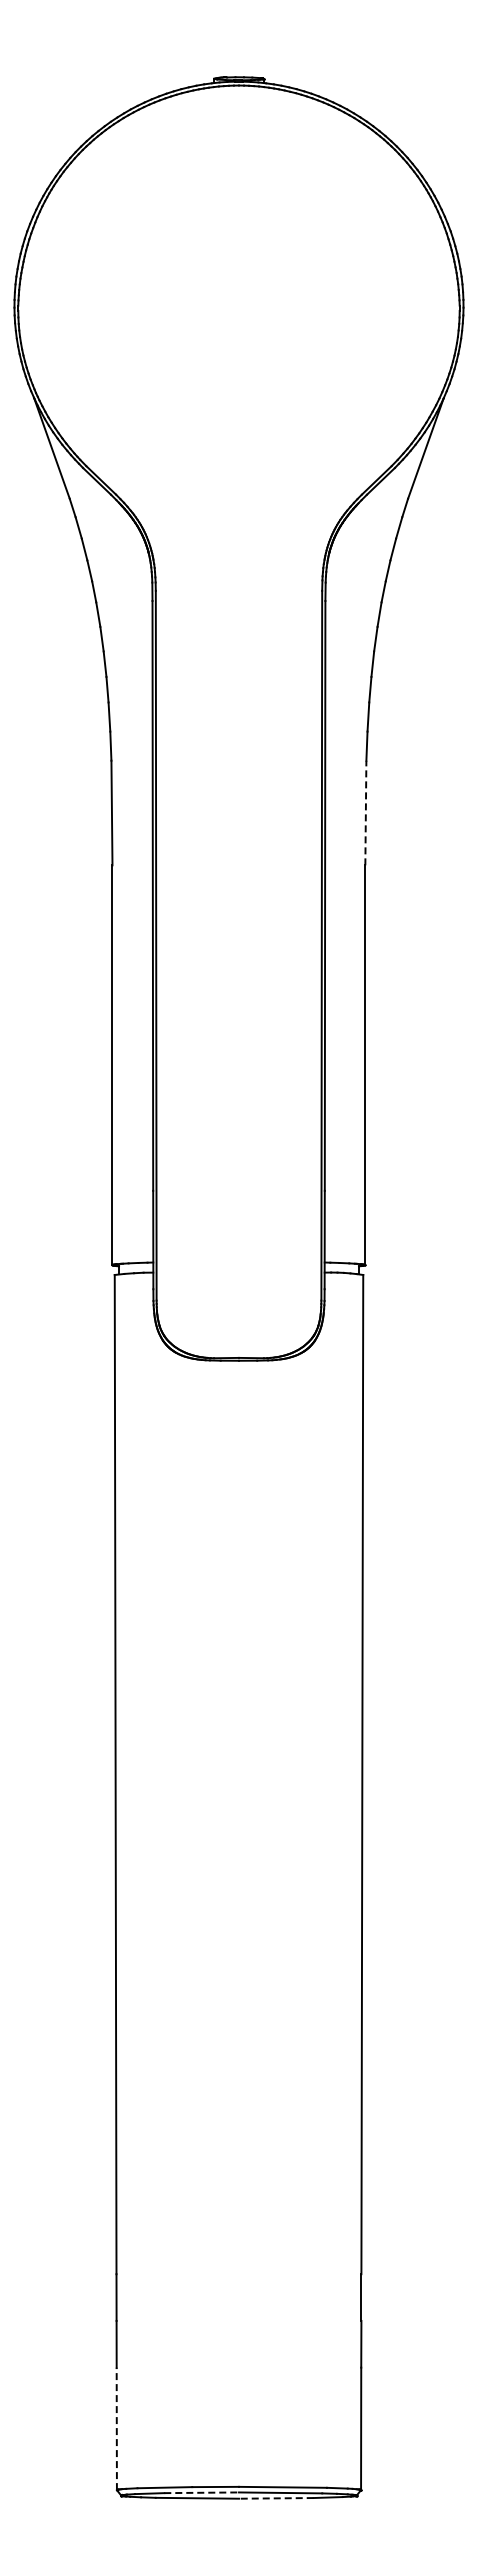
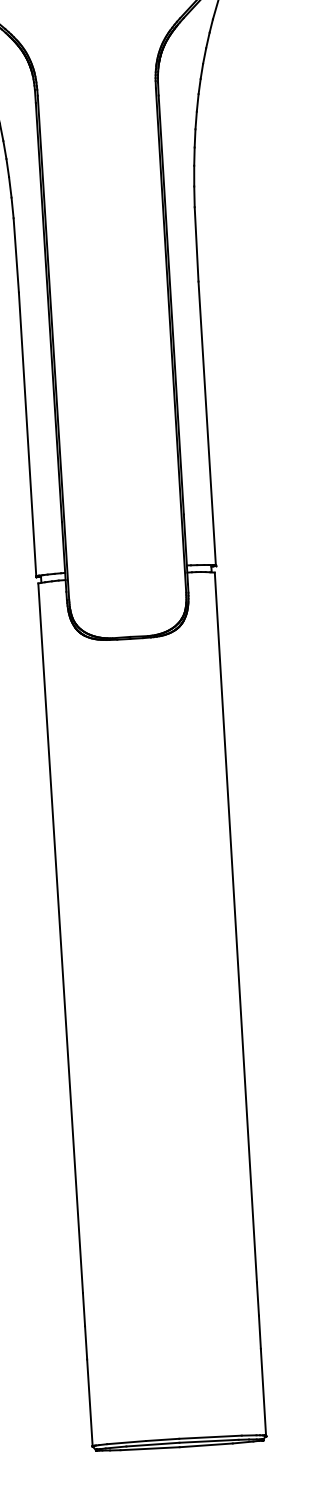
line: (365, 812) -> (196, 244), dashed -> solid
line: (116, 2428) -> (89, 1402), dashed -> solid
line: (202, 2492) -> (153, 1444), dashed -> solid
line: (275, 2498) -> (205, 1445), dashed -> solid

